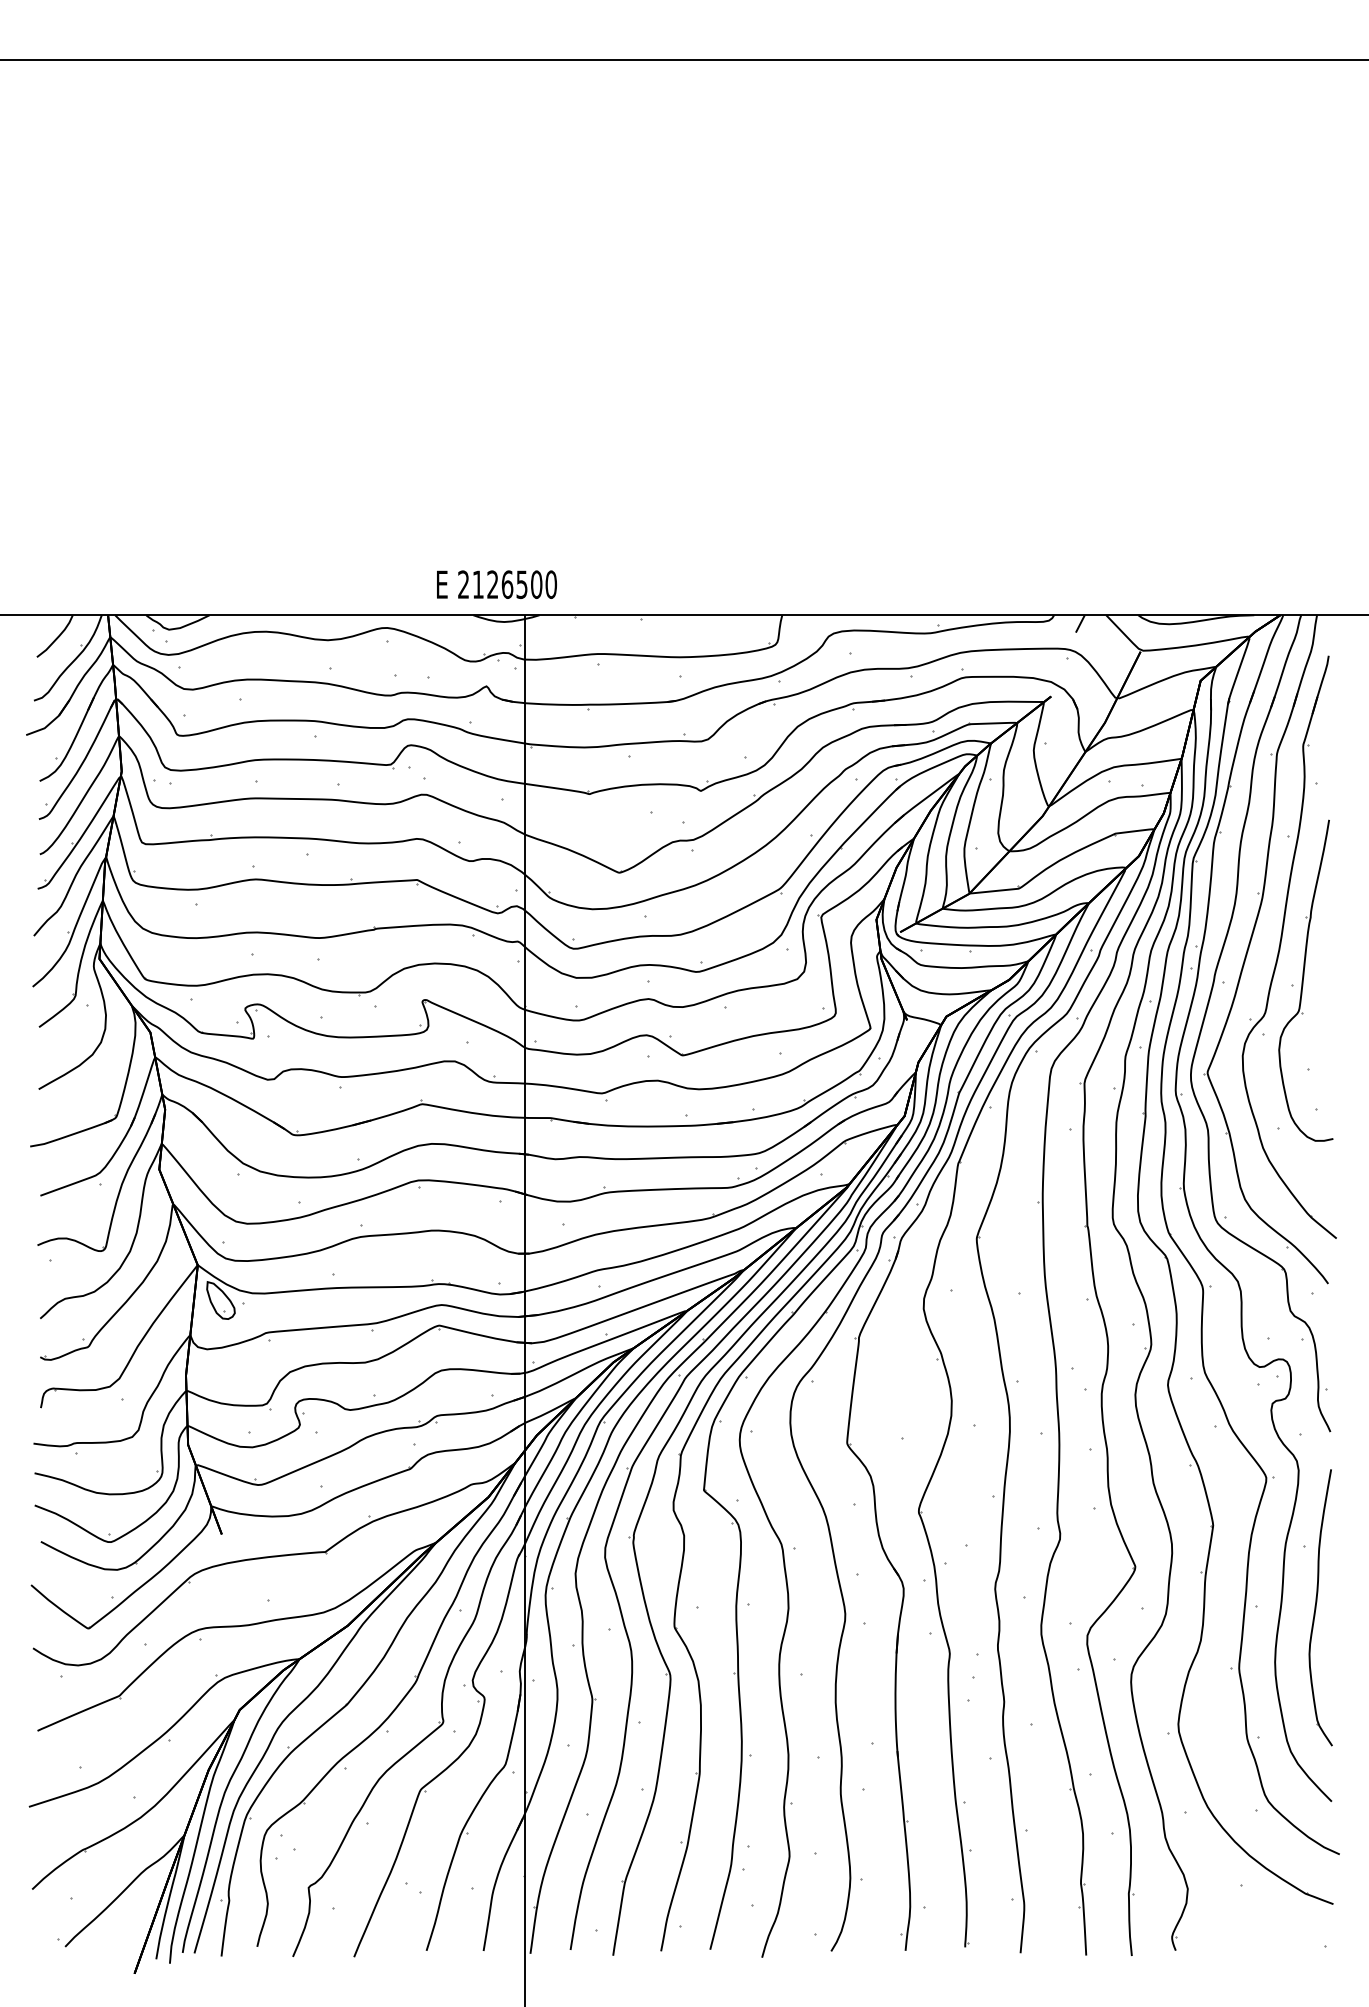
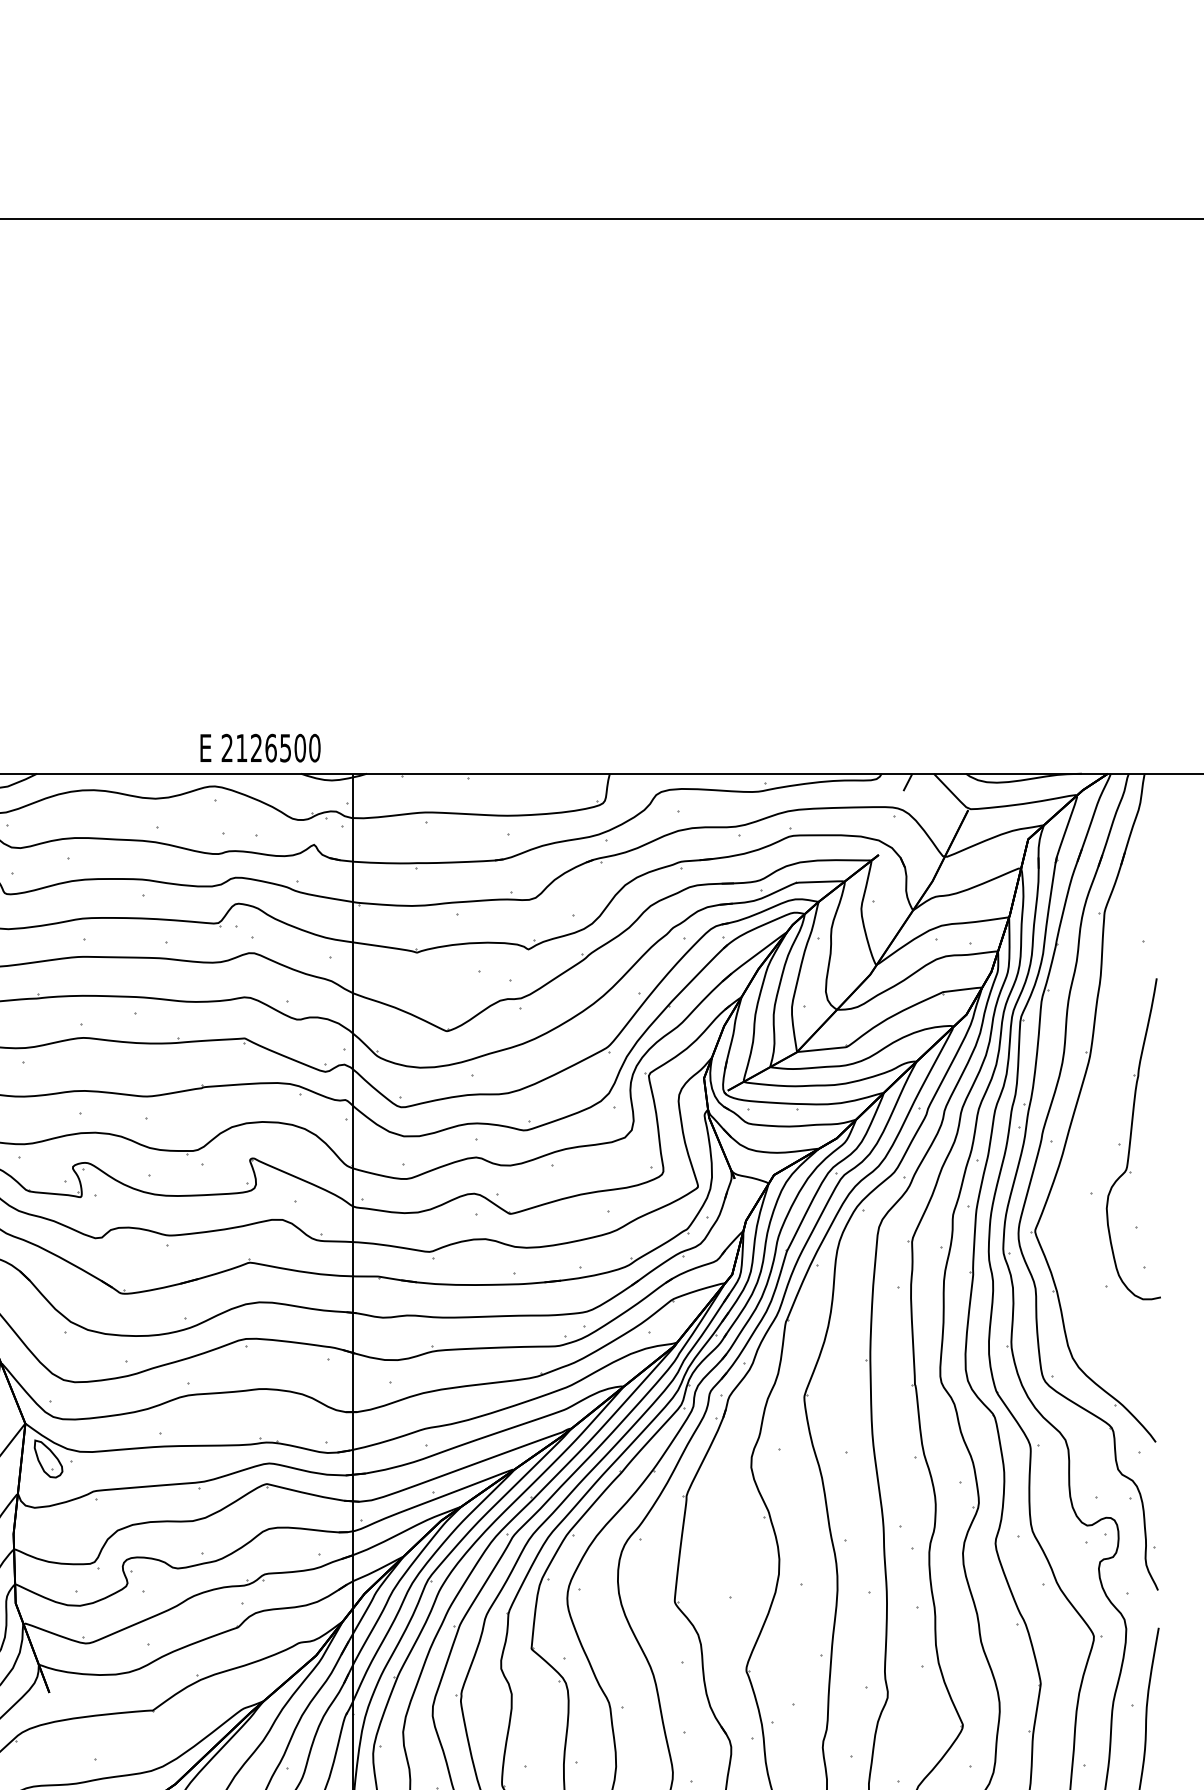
text: (496, 584) -> (260, 747), moved
part: (1281, 944) -> (1109, 1102), removed

